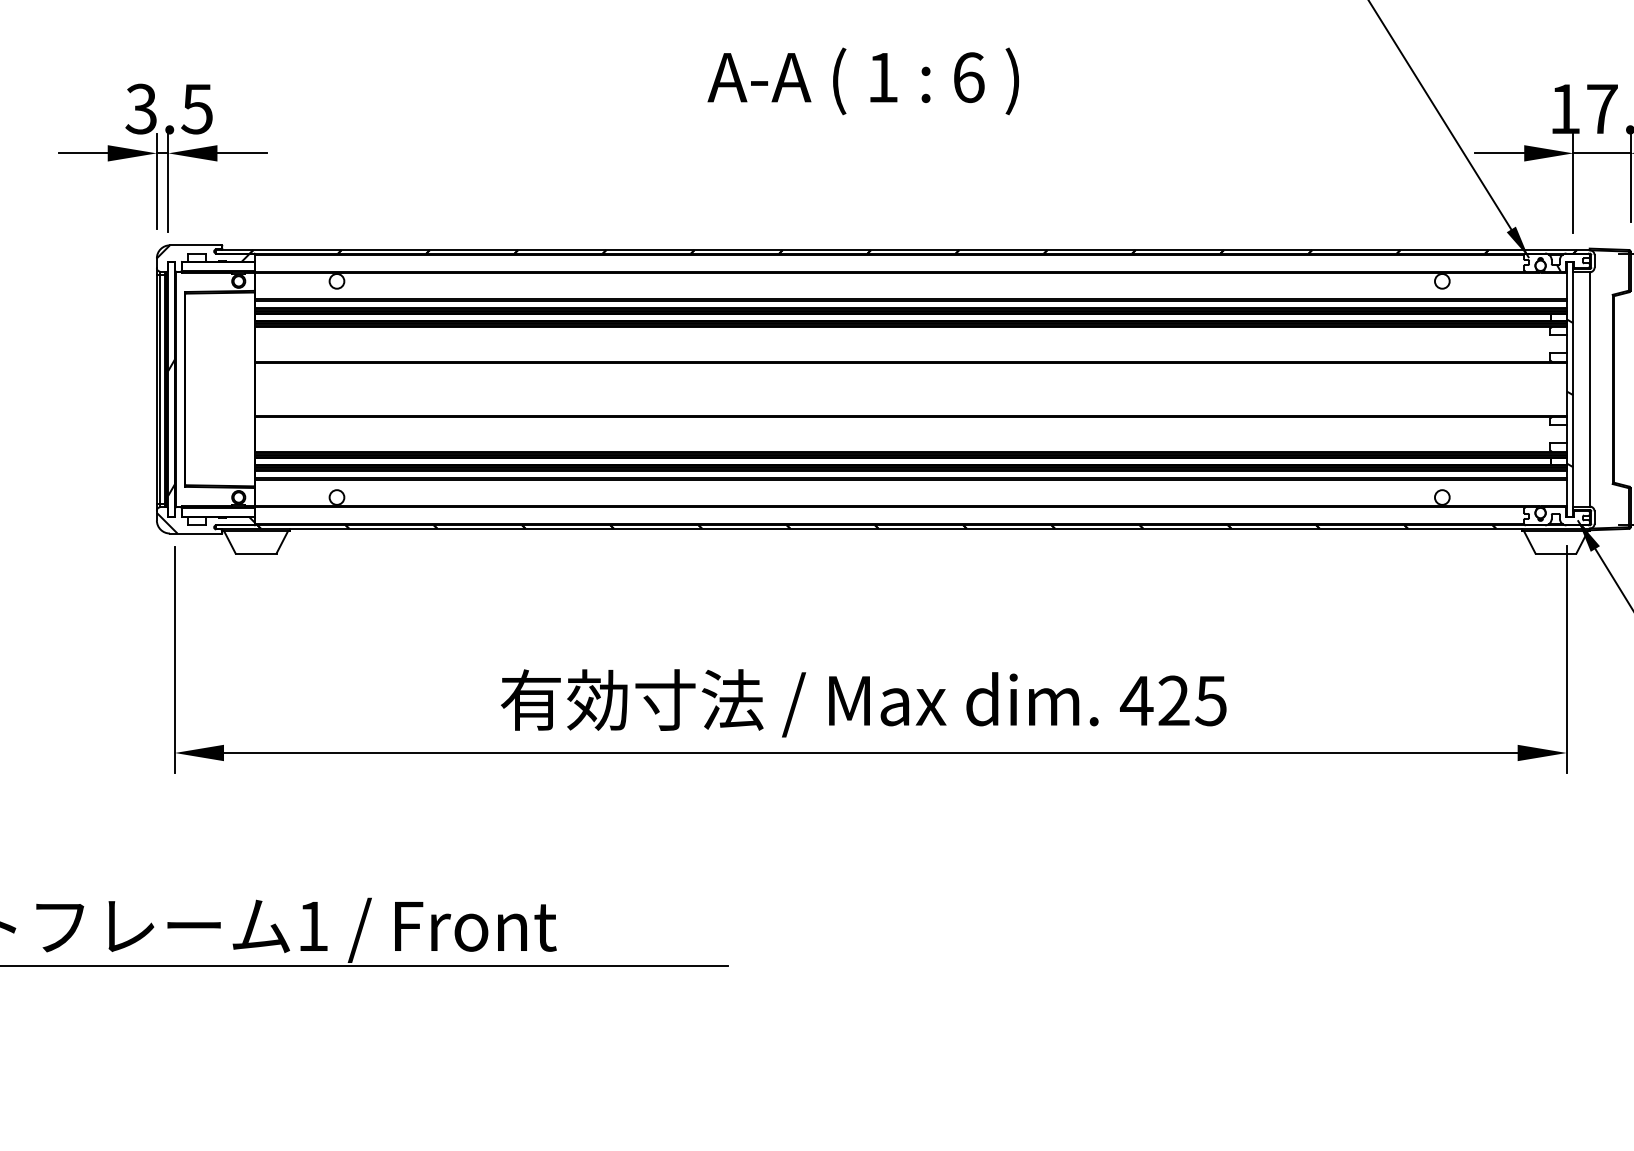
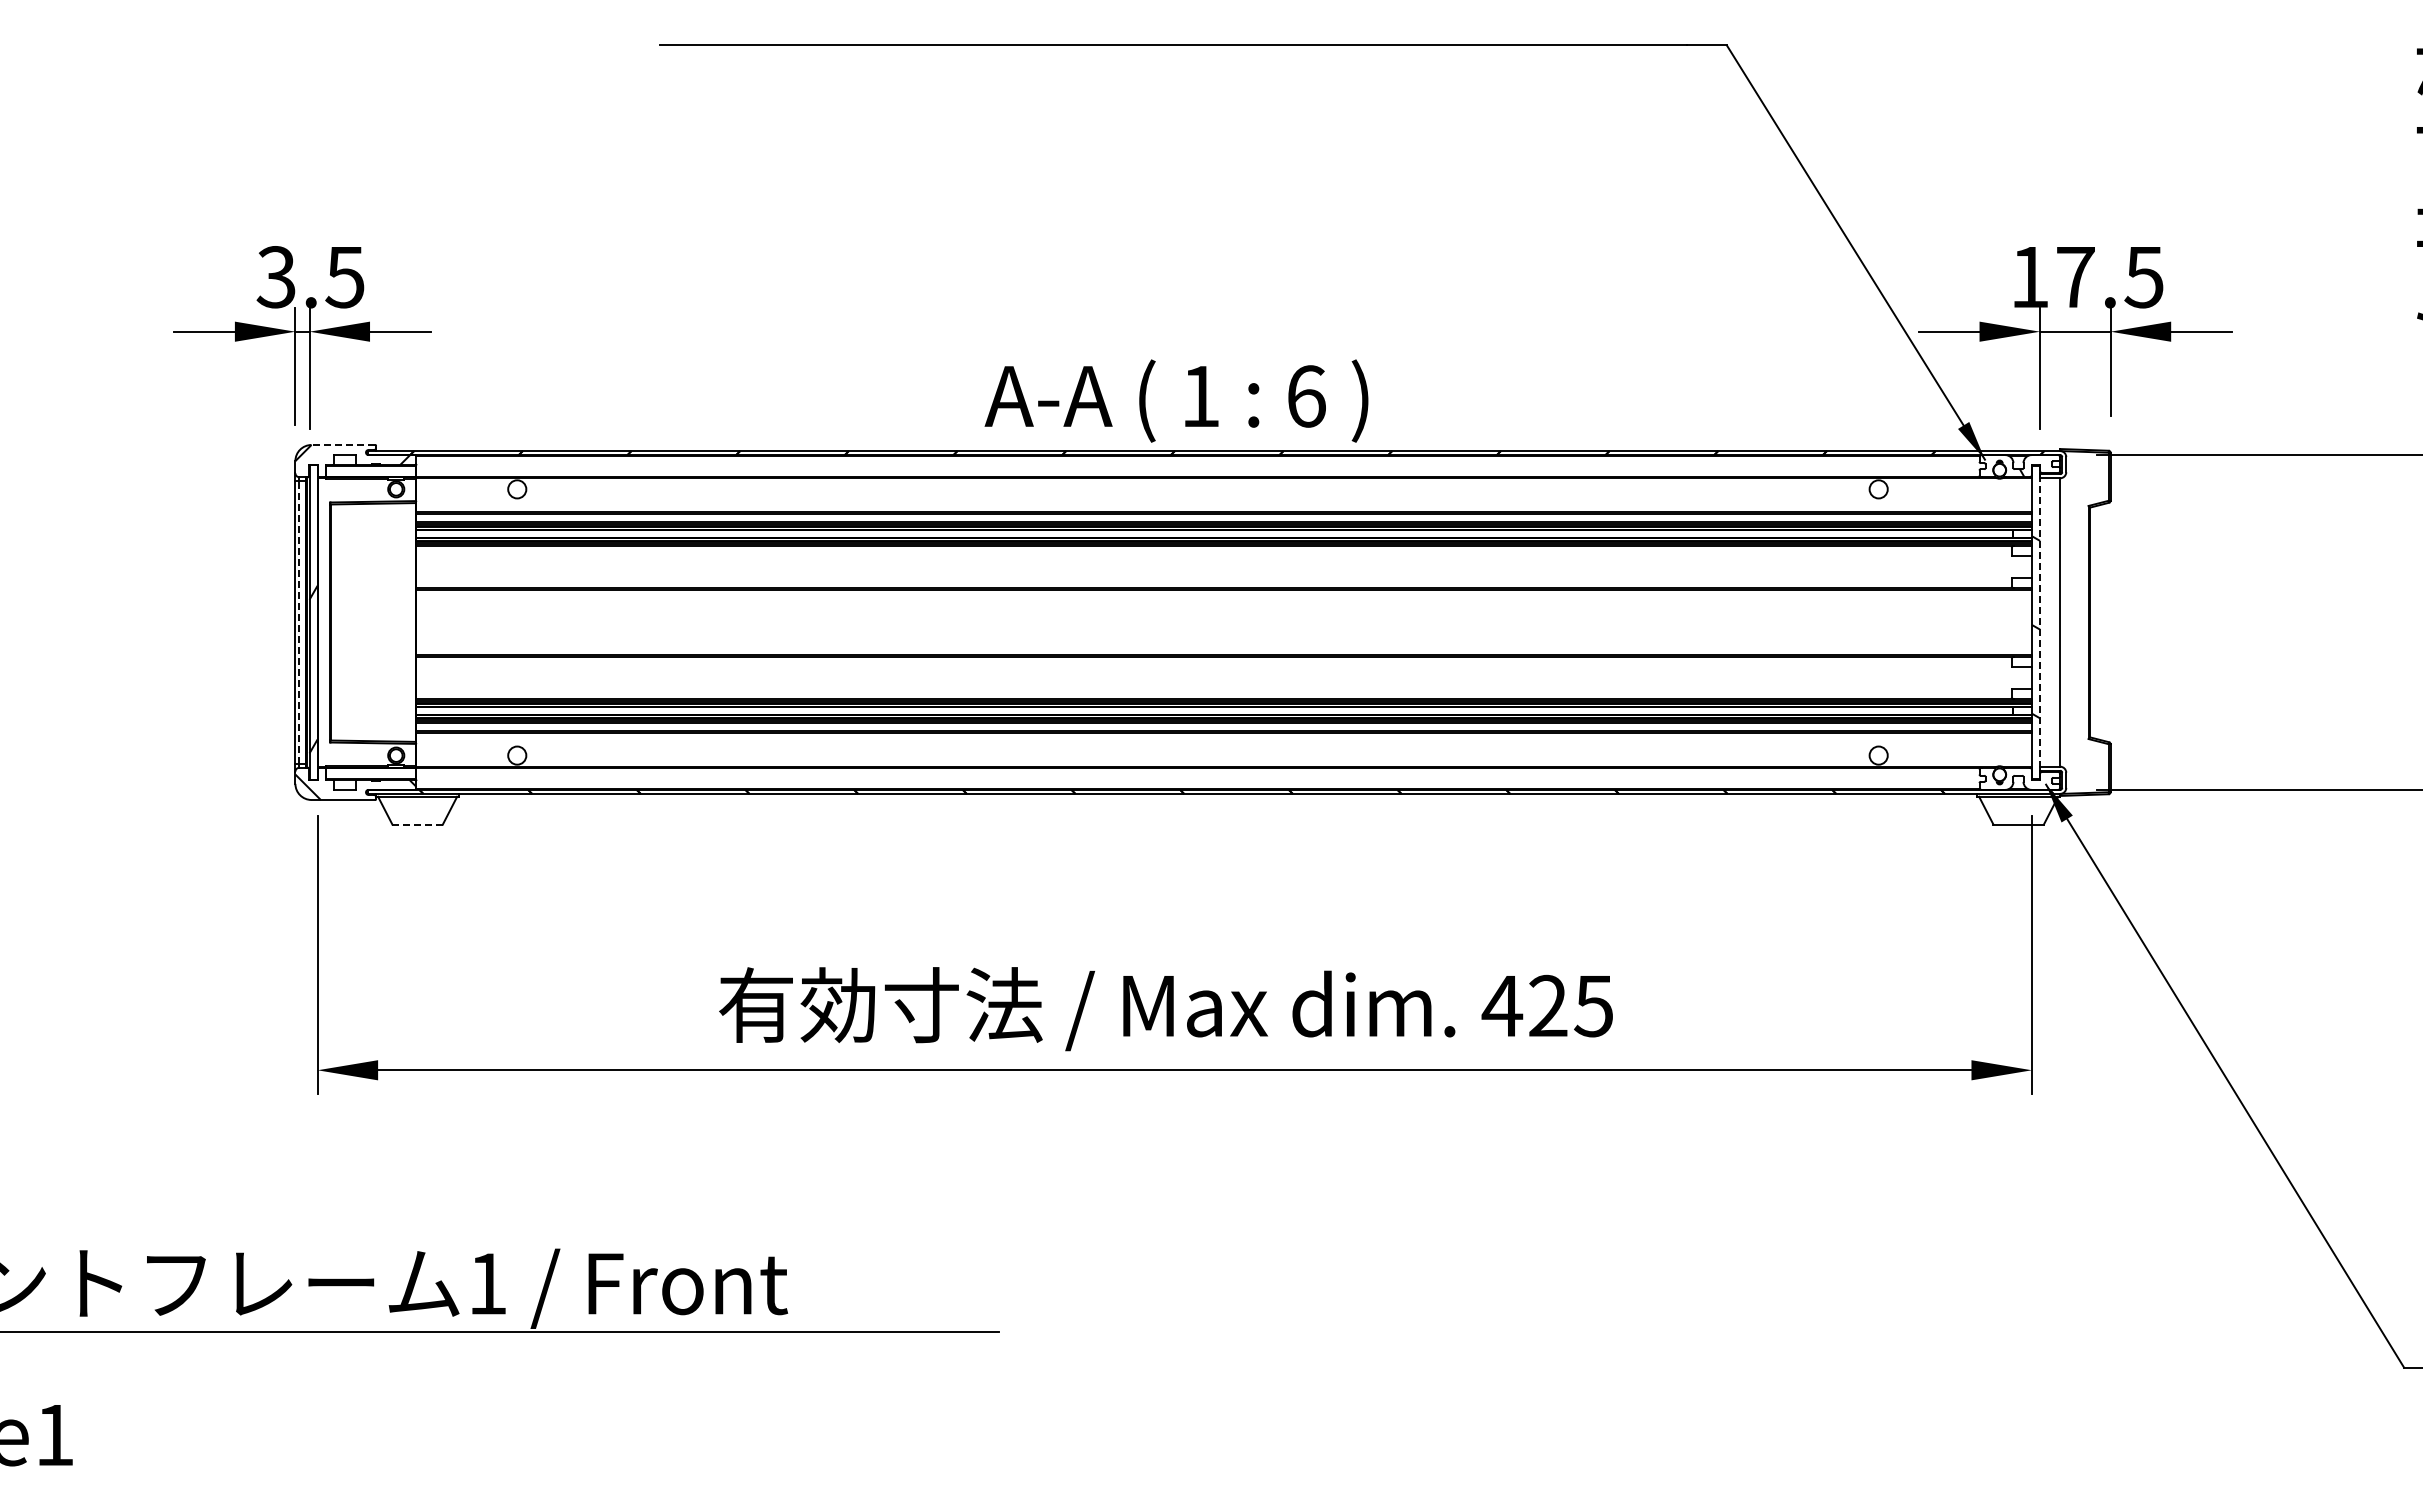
text: (863, 80) -> (1176, 400), moved
line: (195, 245) -> (343, 445), solid -> dashed
line: (160, 389) -> (299, 622), solid -> dashed
line: (1573, 389) -> (2040, 622), solid -> dashed
line: (256, 553) -> (418, 824), solid -> dashed

